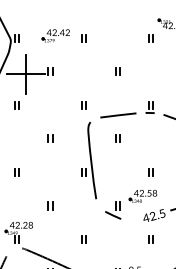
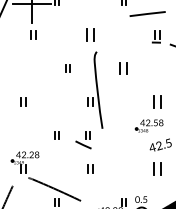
part: (16, 105) -> (32, 35), moved
part: (83, 105) -> (89, 35), size x1.6
line: (118, 115) -> (147, 14), moved
part: (50, 138) -> (67, 68), moved
part: (117, 138) -> (123, 68), size x1.6
part: (150, 172) -> (156, 102), size x1.6
part: (113, 210) -> (83, 140), moved
part: (150, 239) -> (156, 169), size x1.6

